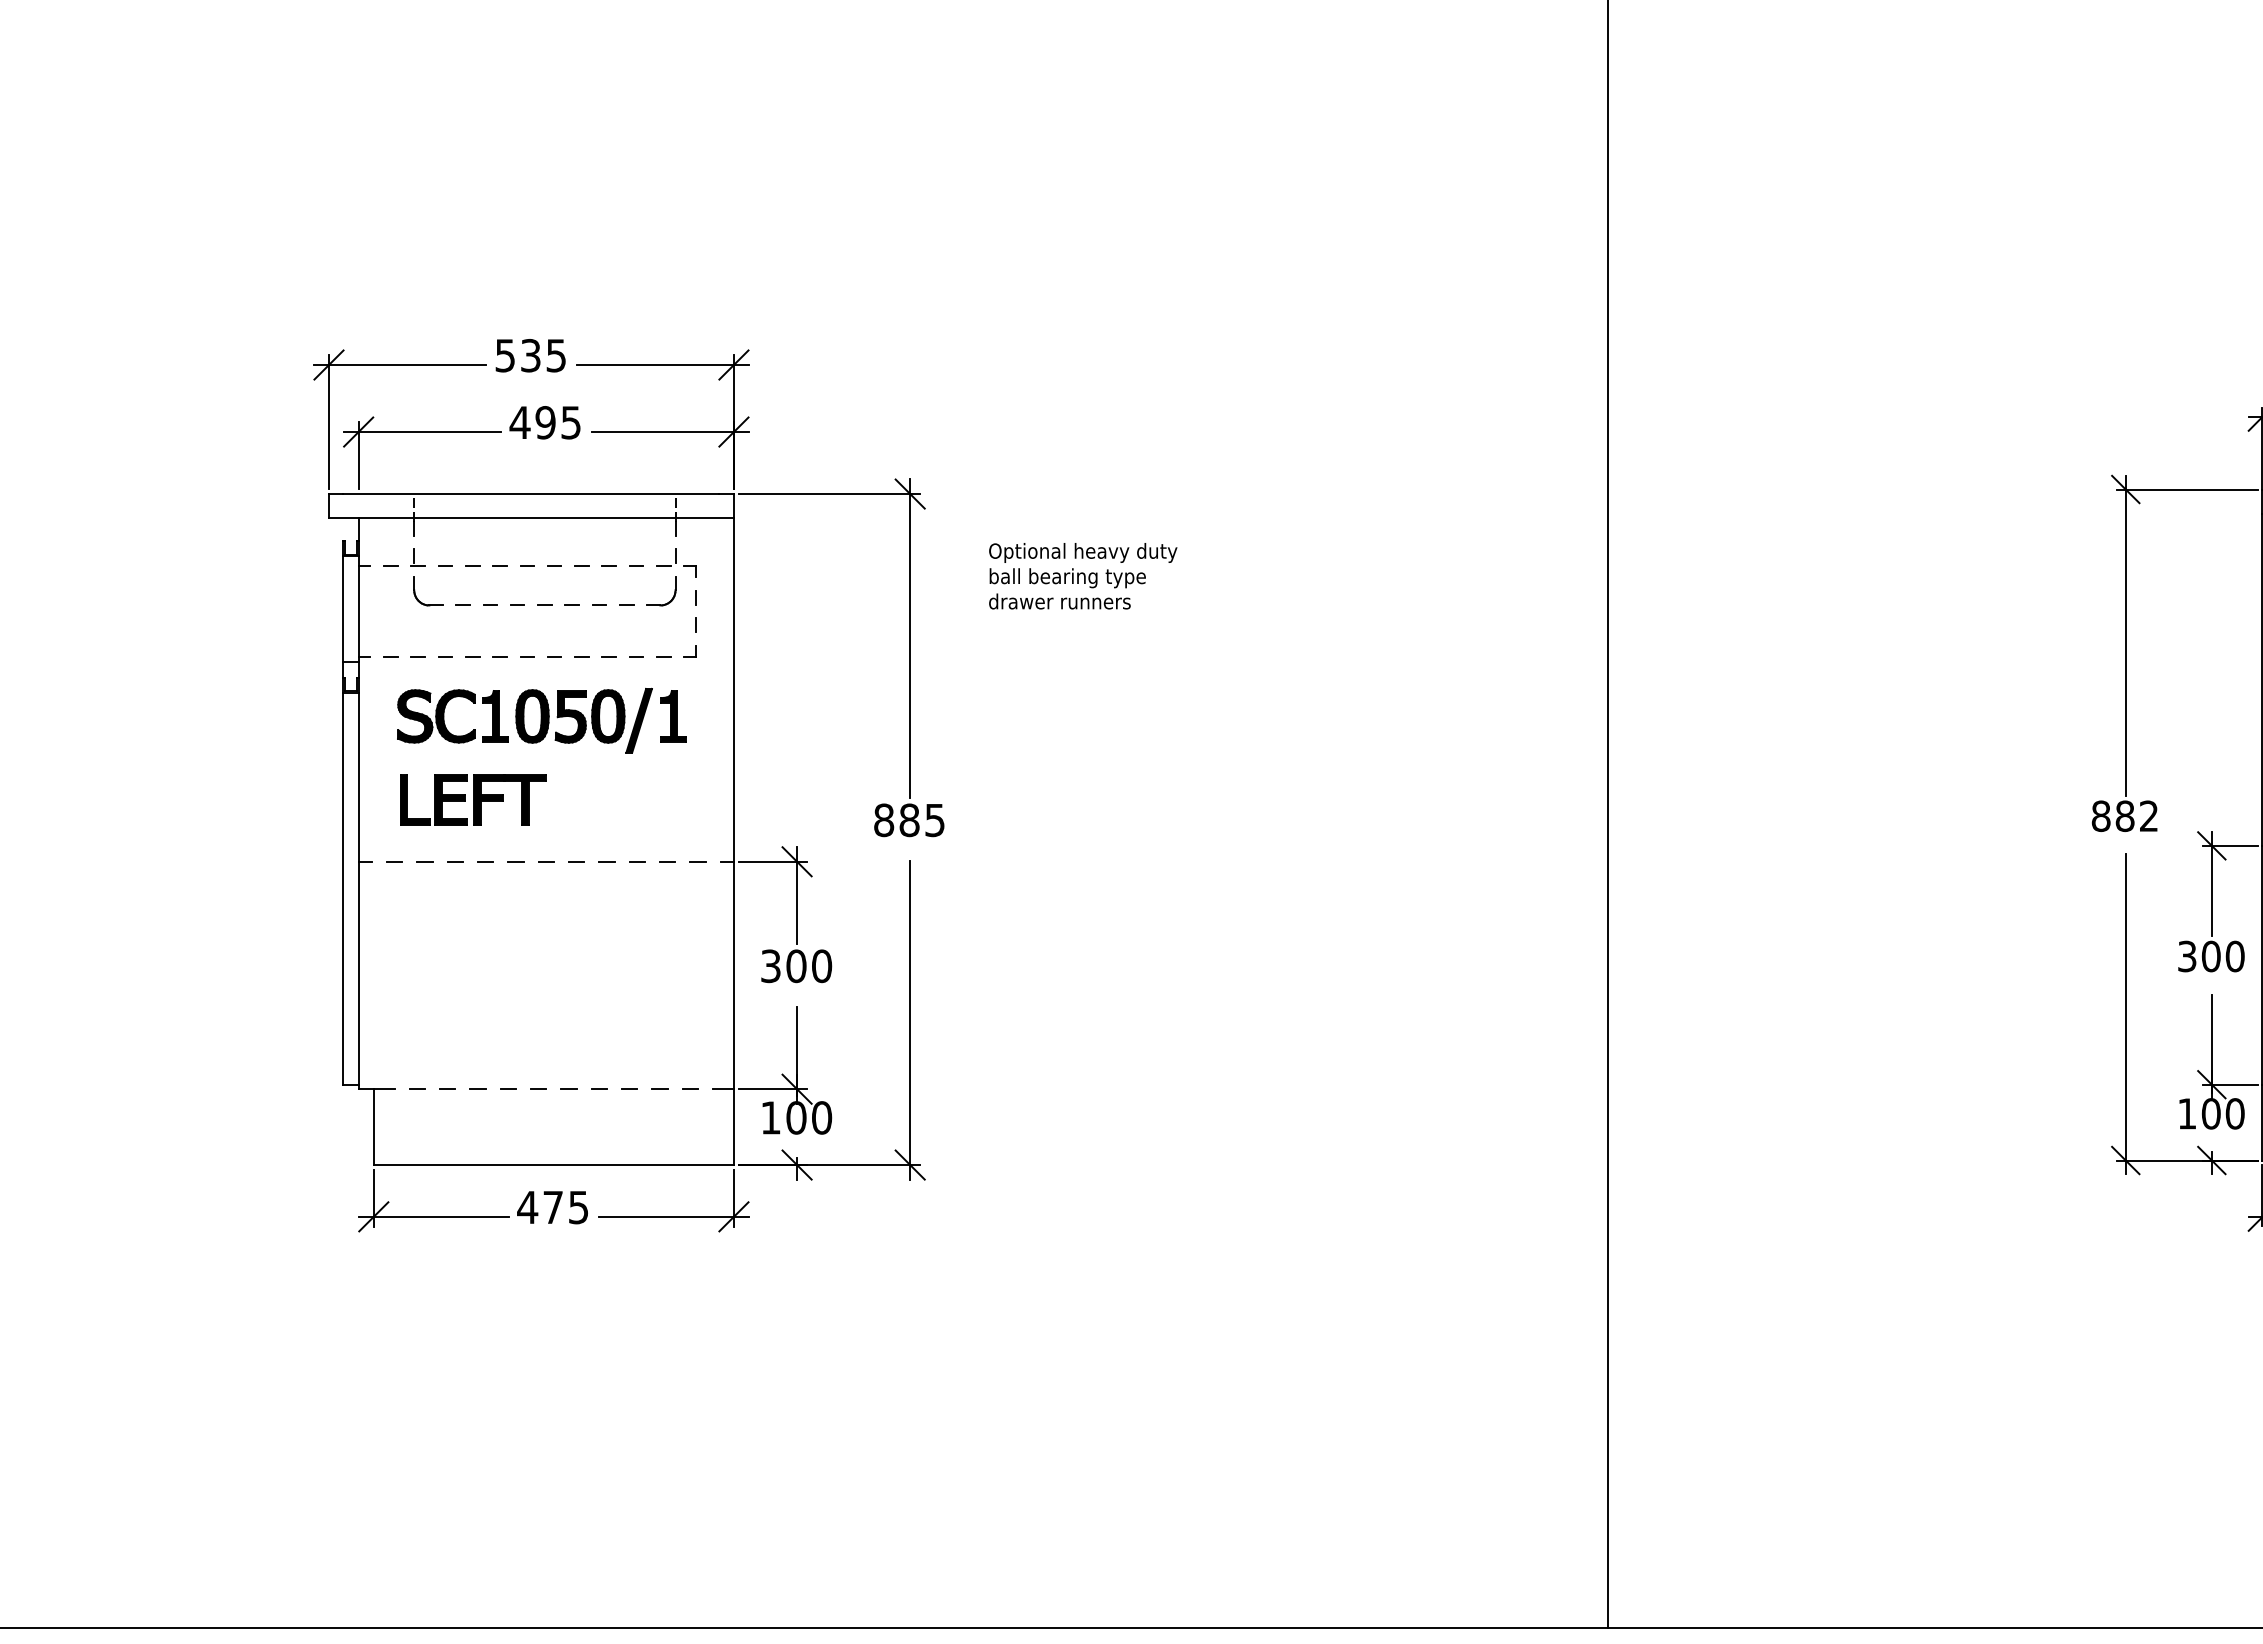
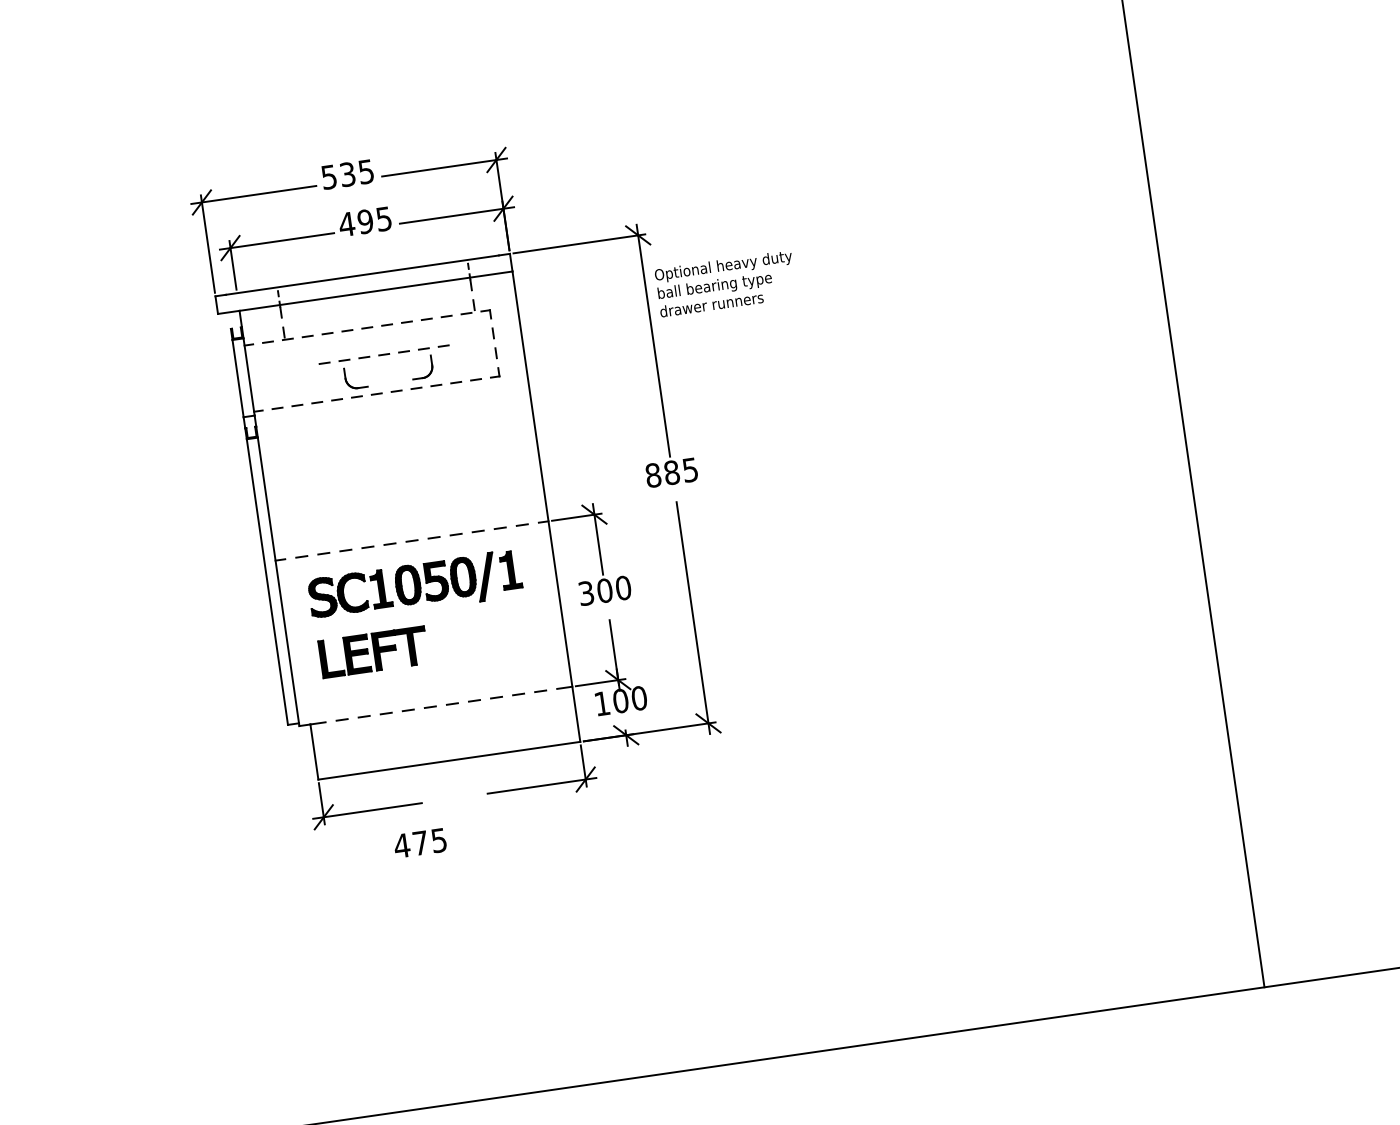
text: (1083, 576) -> (726, 283), moved
part: (417, 597) -> (348, 383), moved
part: (671, 598) -> (430, 371), moved
part: (536, 743) -> (413, 604), moved
text: (552, 1207) -> (420, 843), moved

